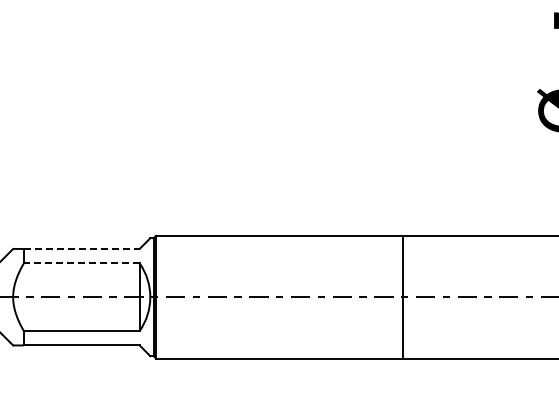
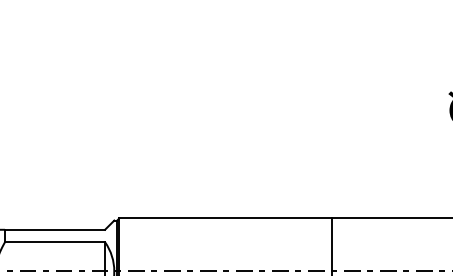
line: (81, 248) -> (54, 229), dashed -> solid
line: (81, 263) -> (54, 242), dashed -> solid

